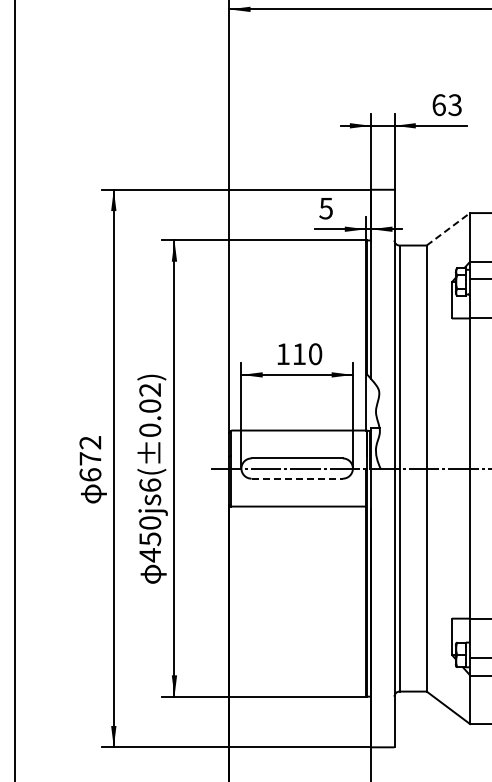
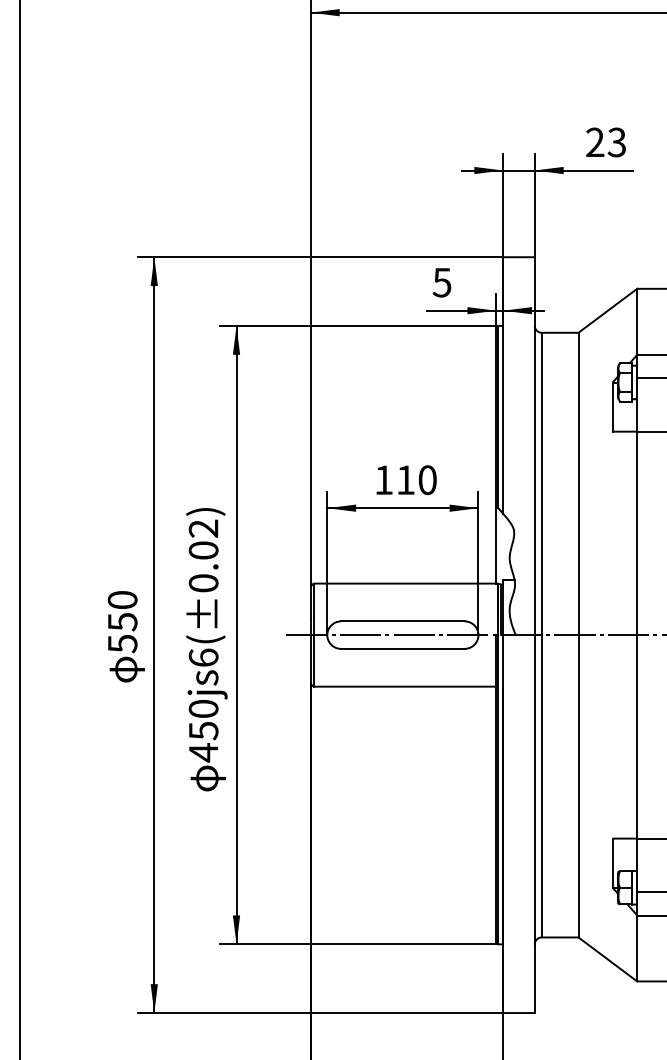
text: (438, 105) -> (594, 142), 63 -> 23
line: (448, 229) -> (608, 311), dashed -> solid
text: (90, 458) -> (122, 621), 672 -> 550
line: (297, 478) -> (403, 648), dashed -> solid

